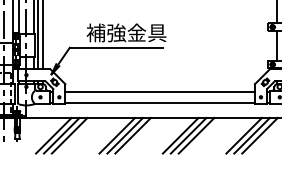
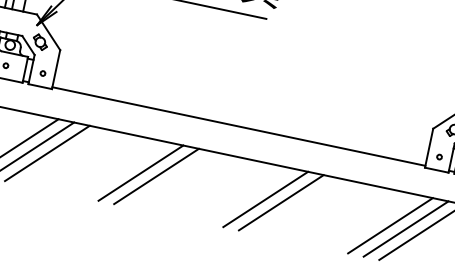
line: (160, 91) -> (244, 104), removed
line: (132, 135) -> (171, 178), removed
line: (196, 135) -> (296, 205), removed

